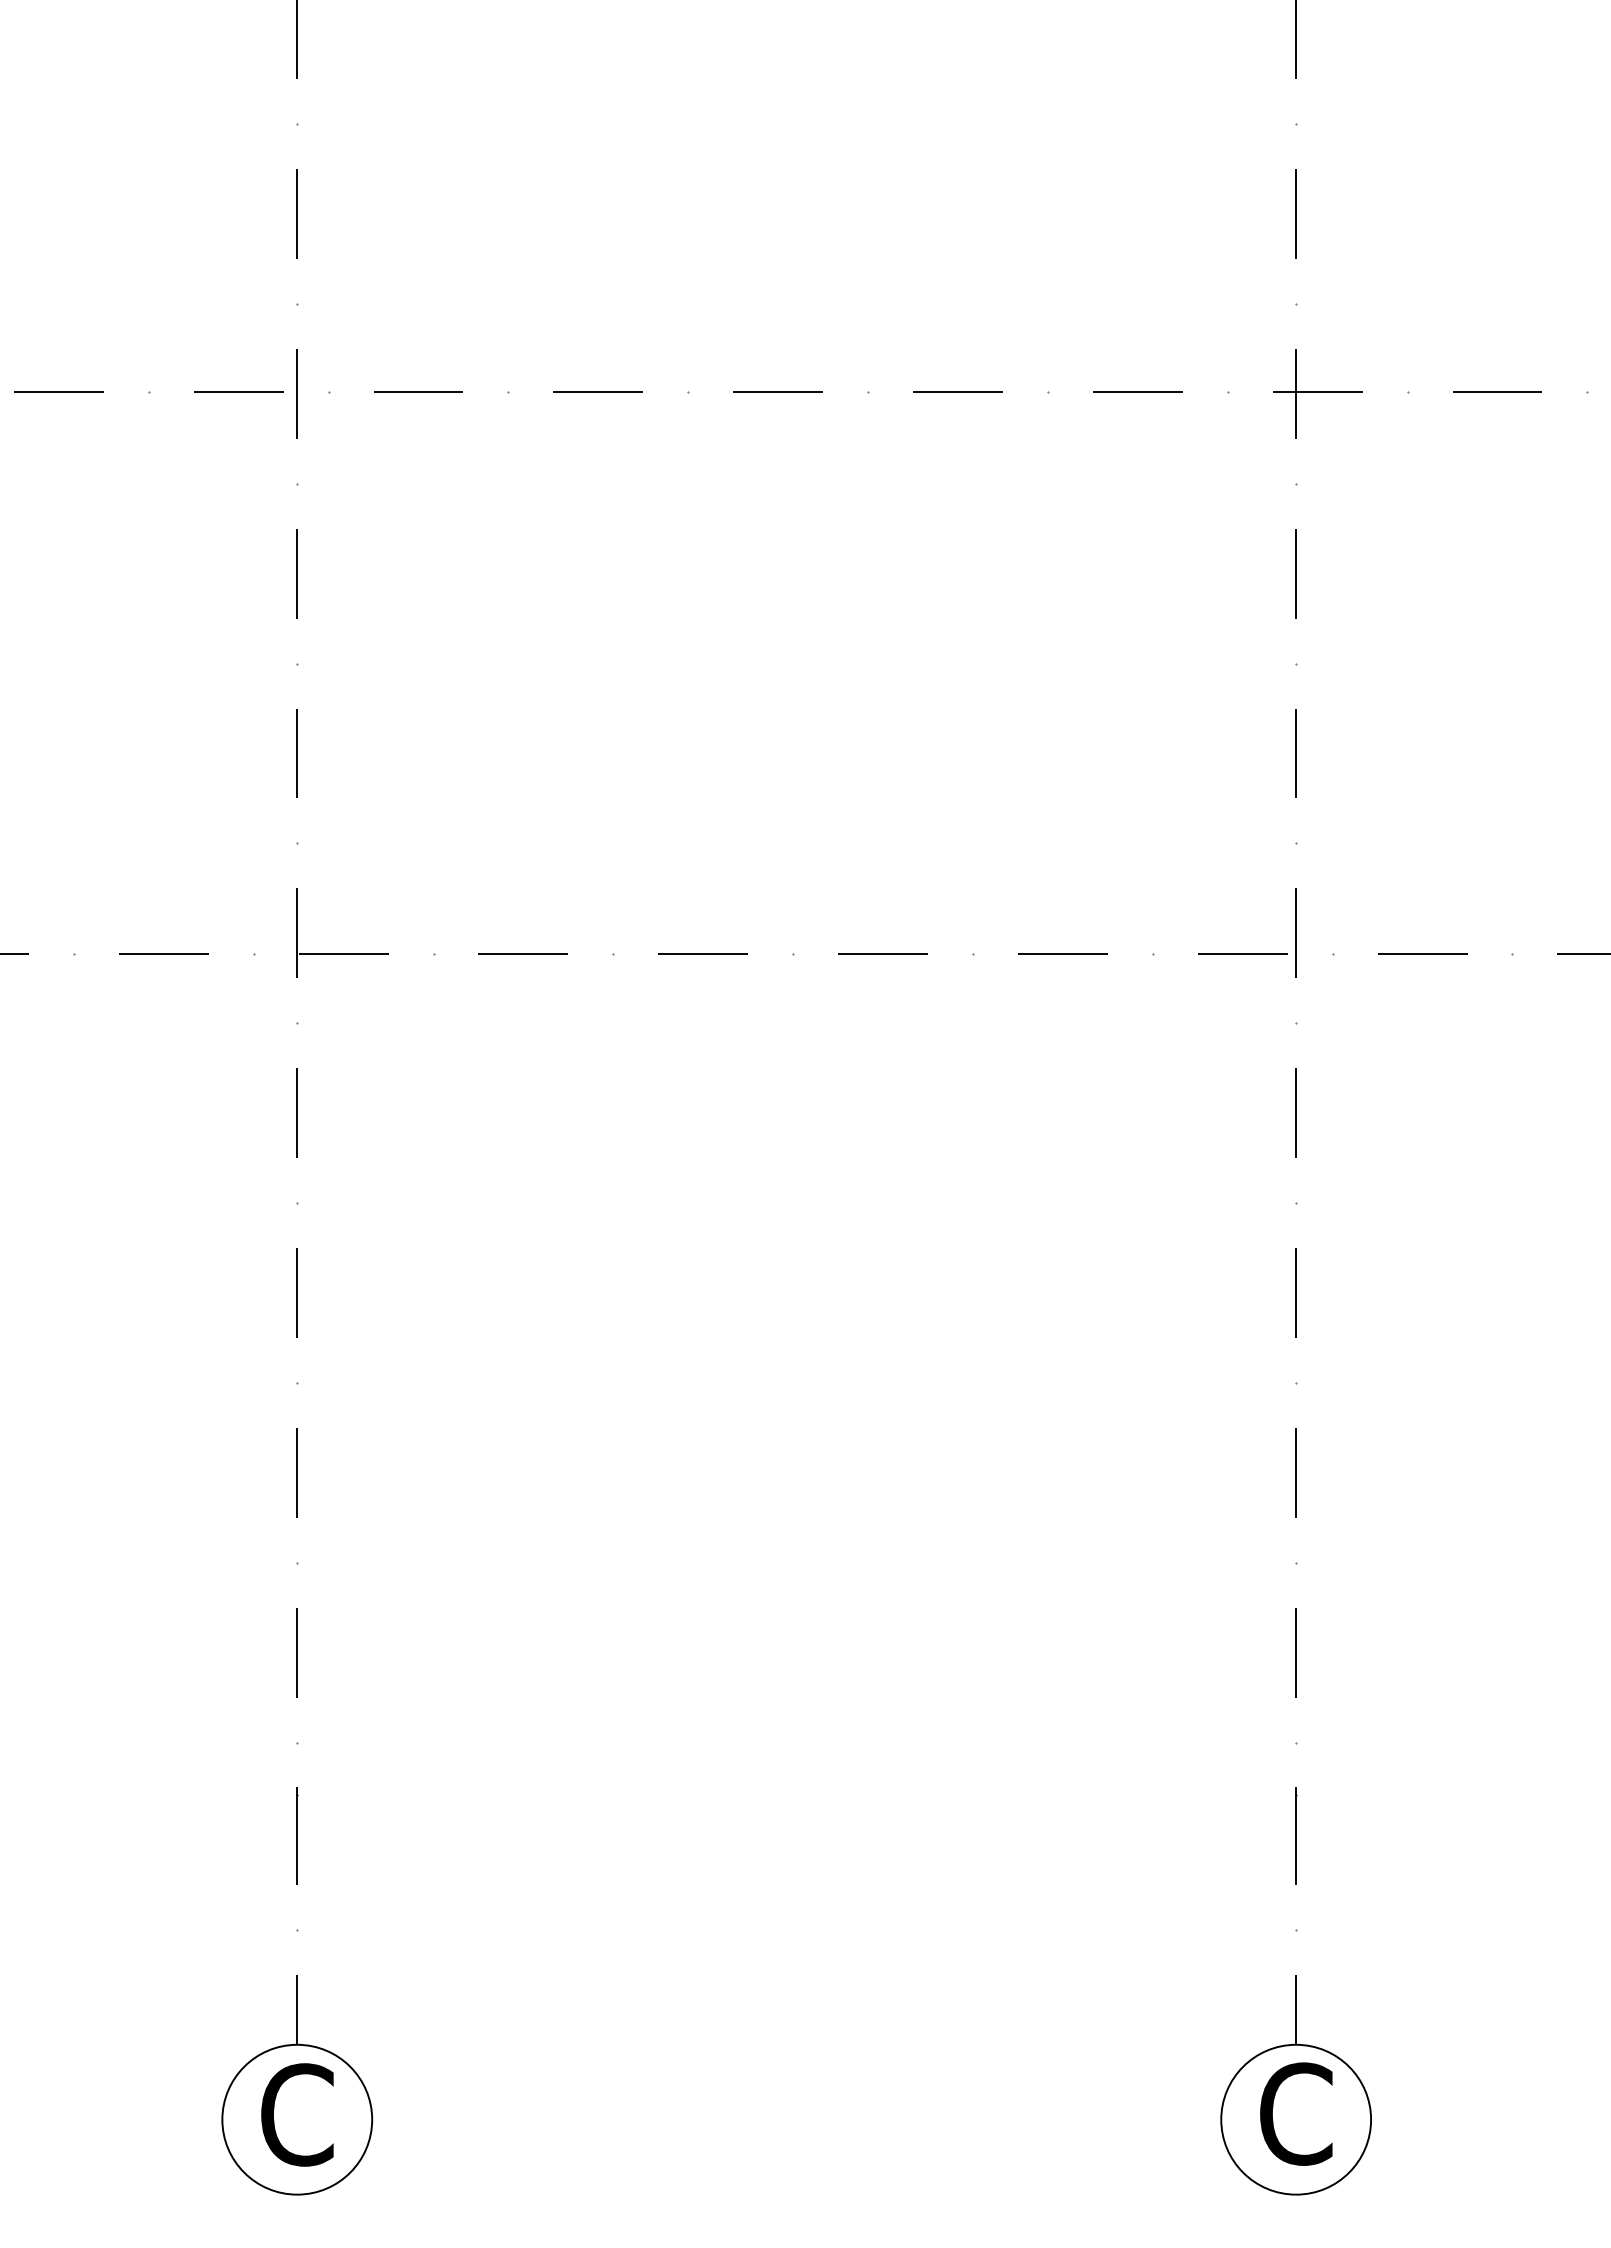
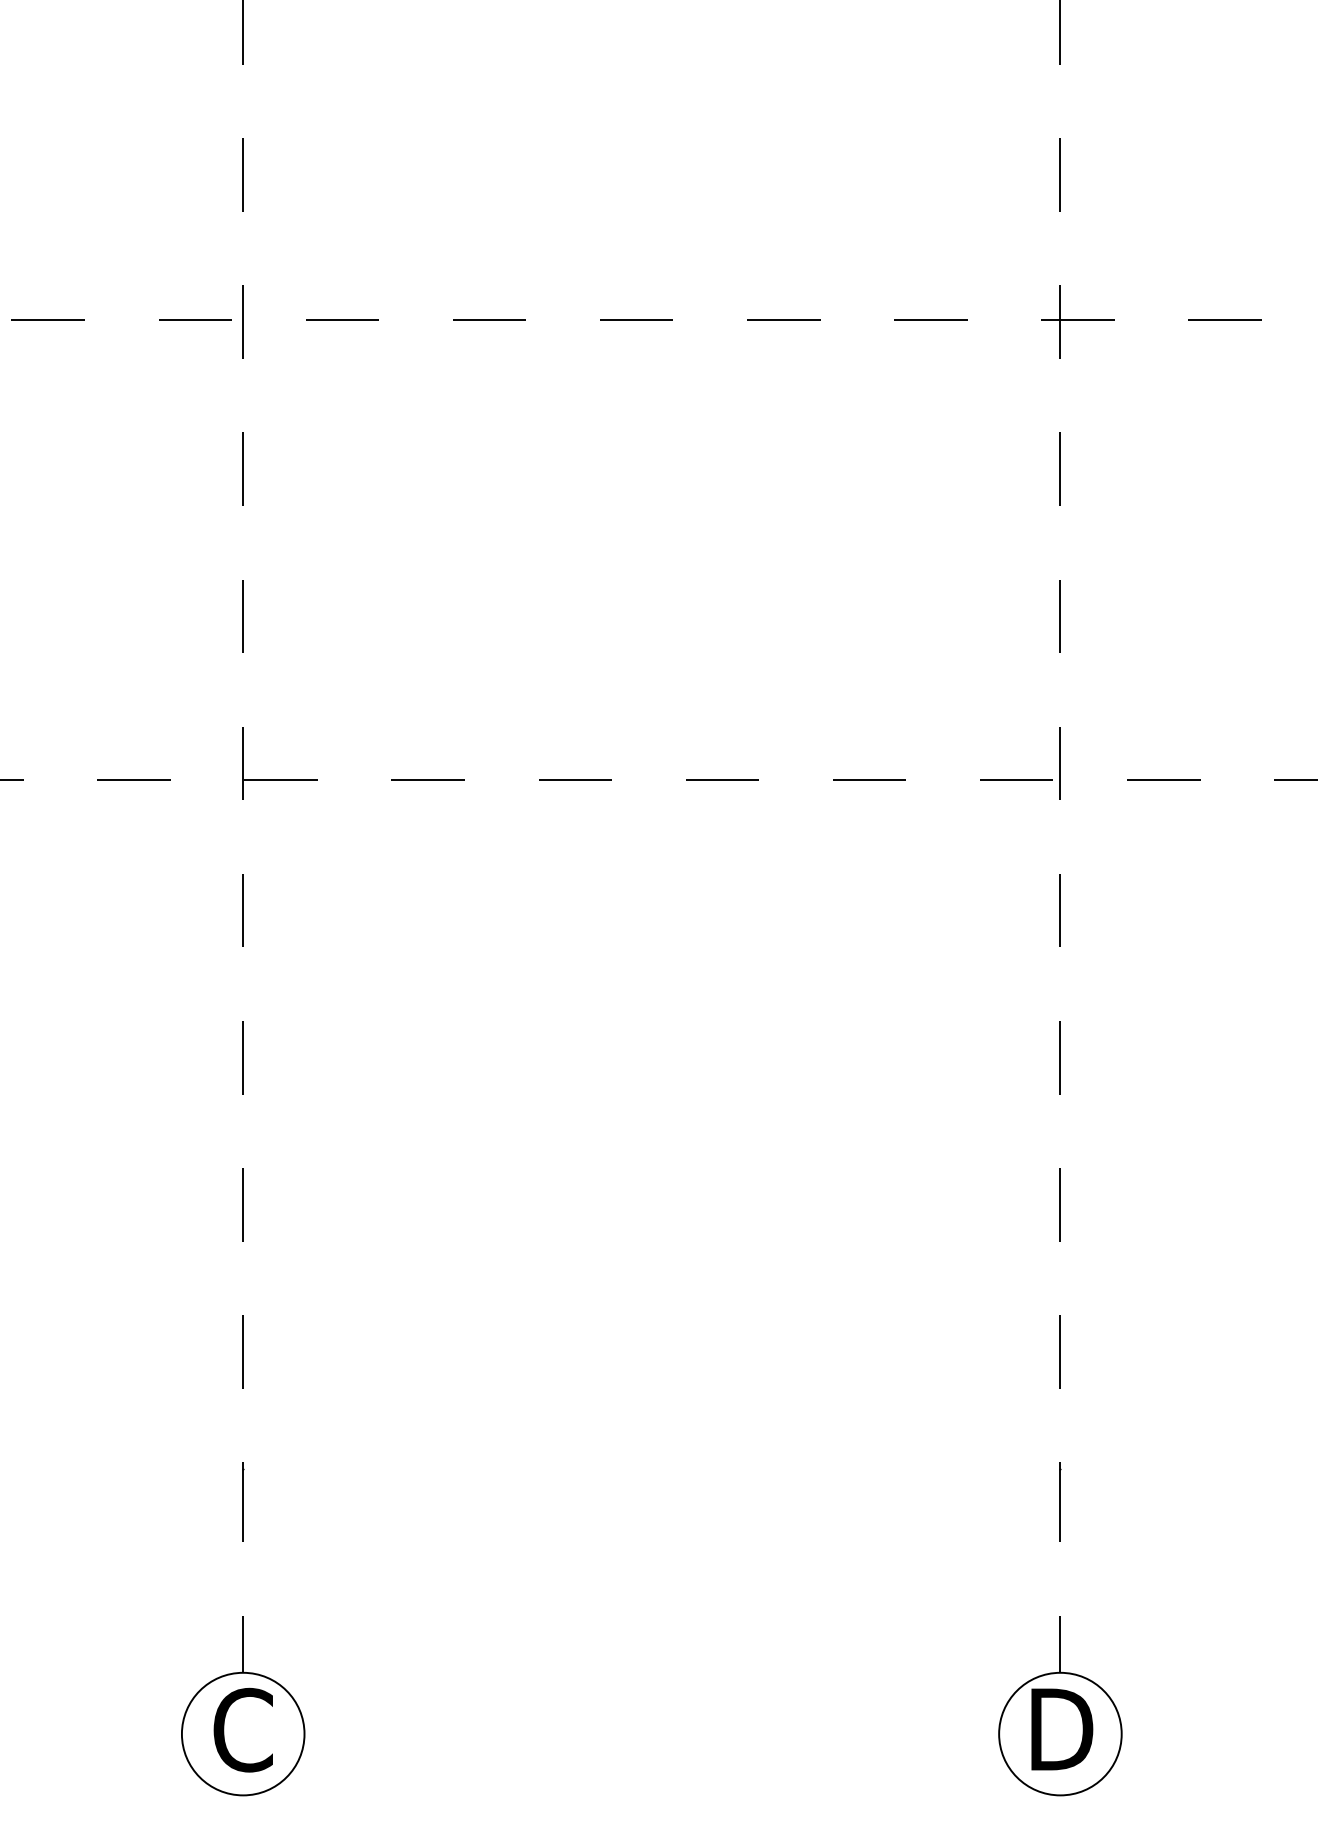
text: (1298, 2113) -> (1062, 1729), C -> D

